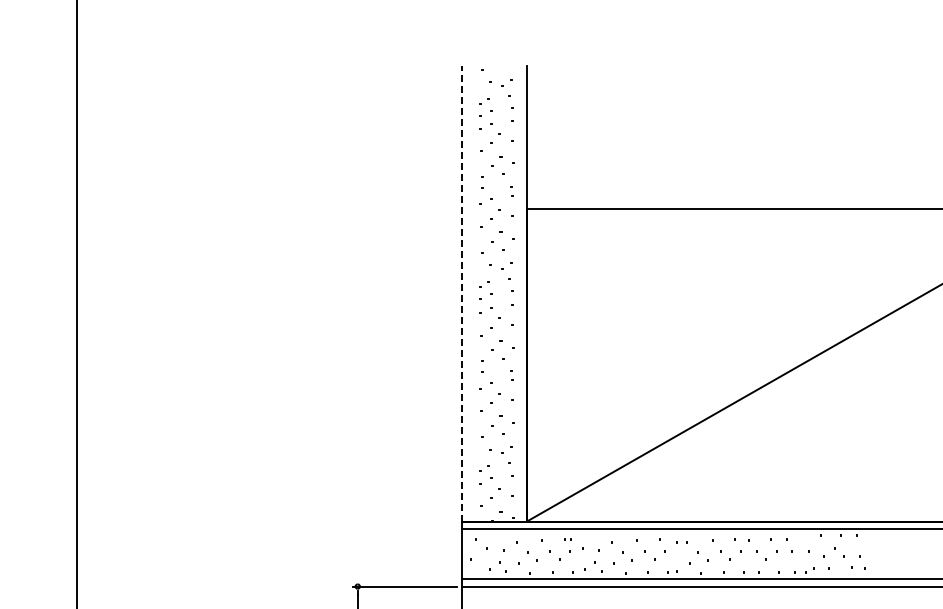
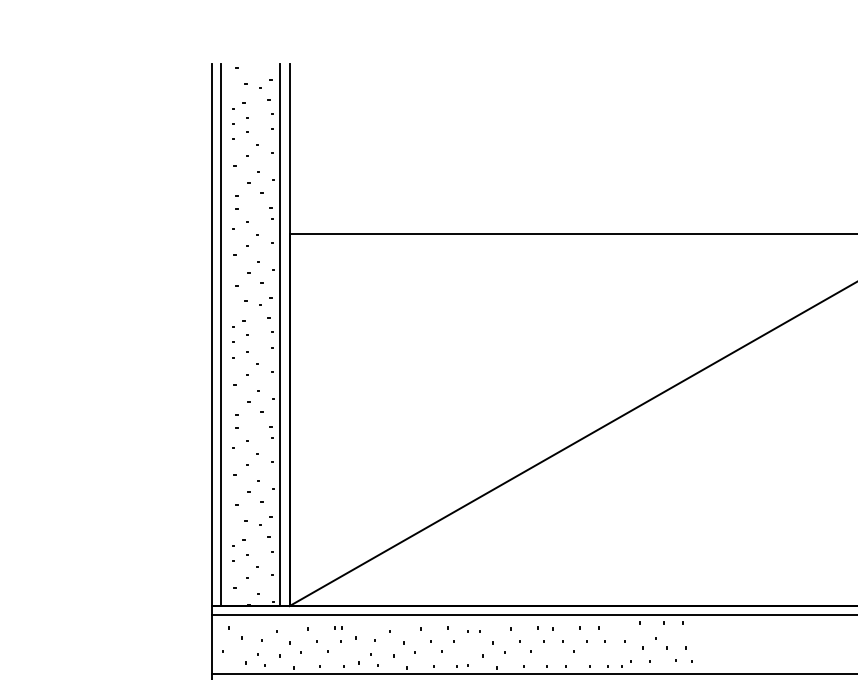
line: (461, 293) -> (211, 334), dashed -> solid
line: (469, 293) -> (221, 334), added
line: (519, 293) -> (280, 334), added

